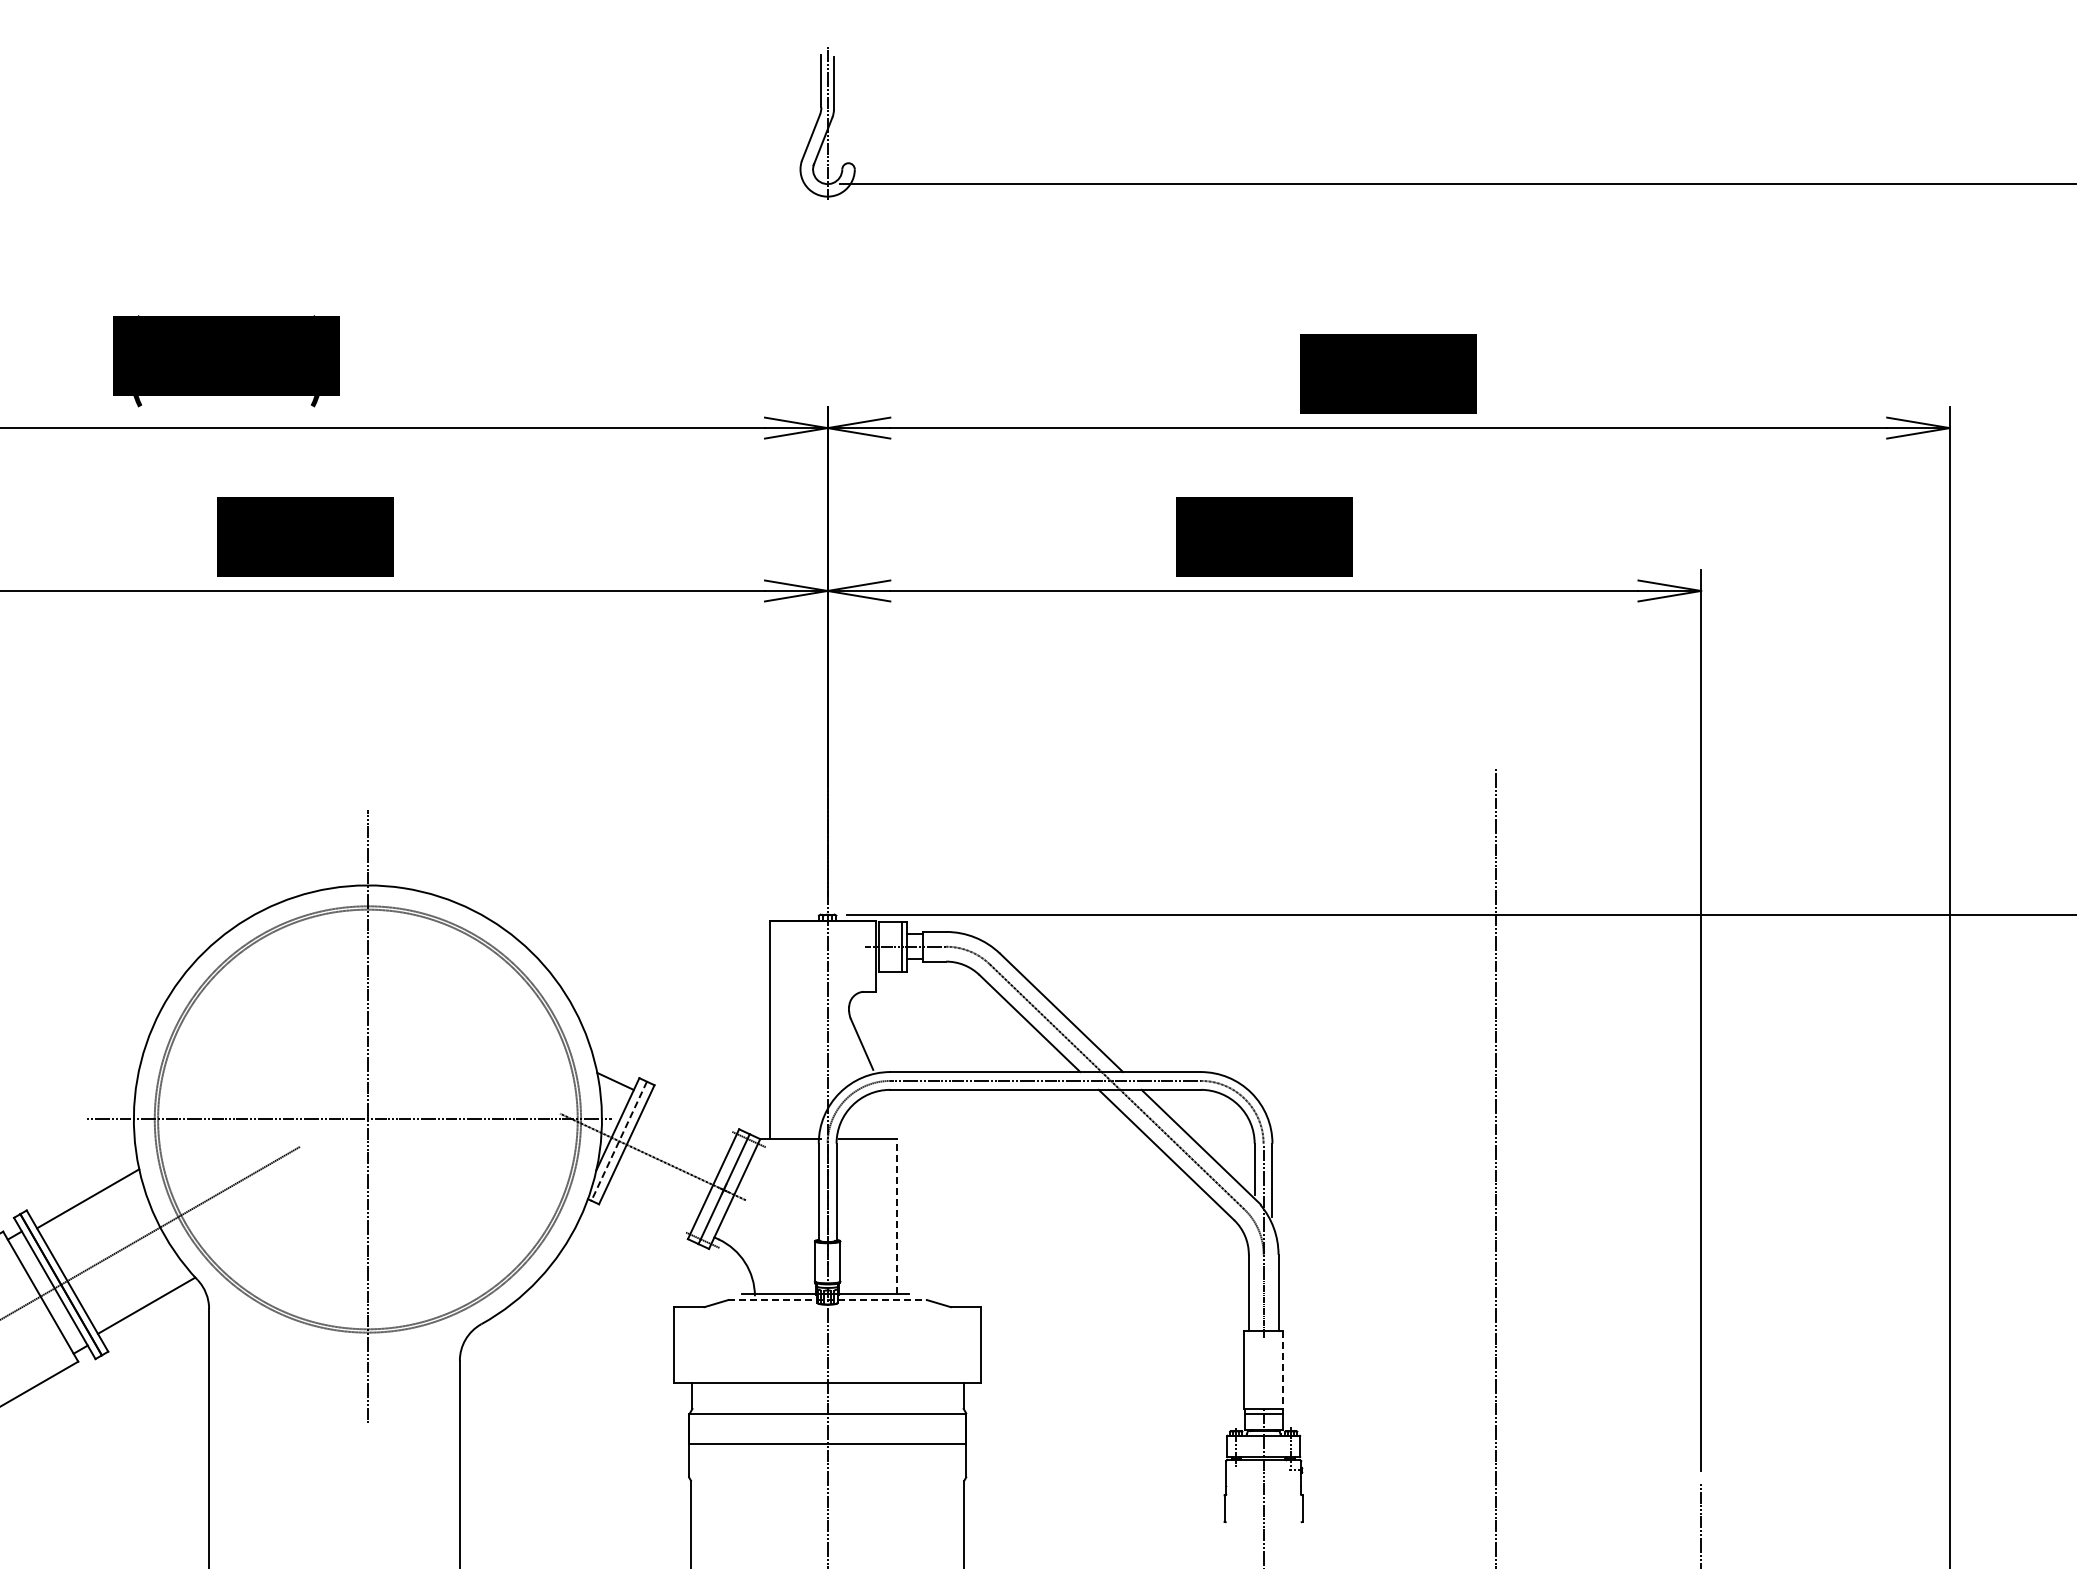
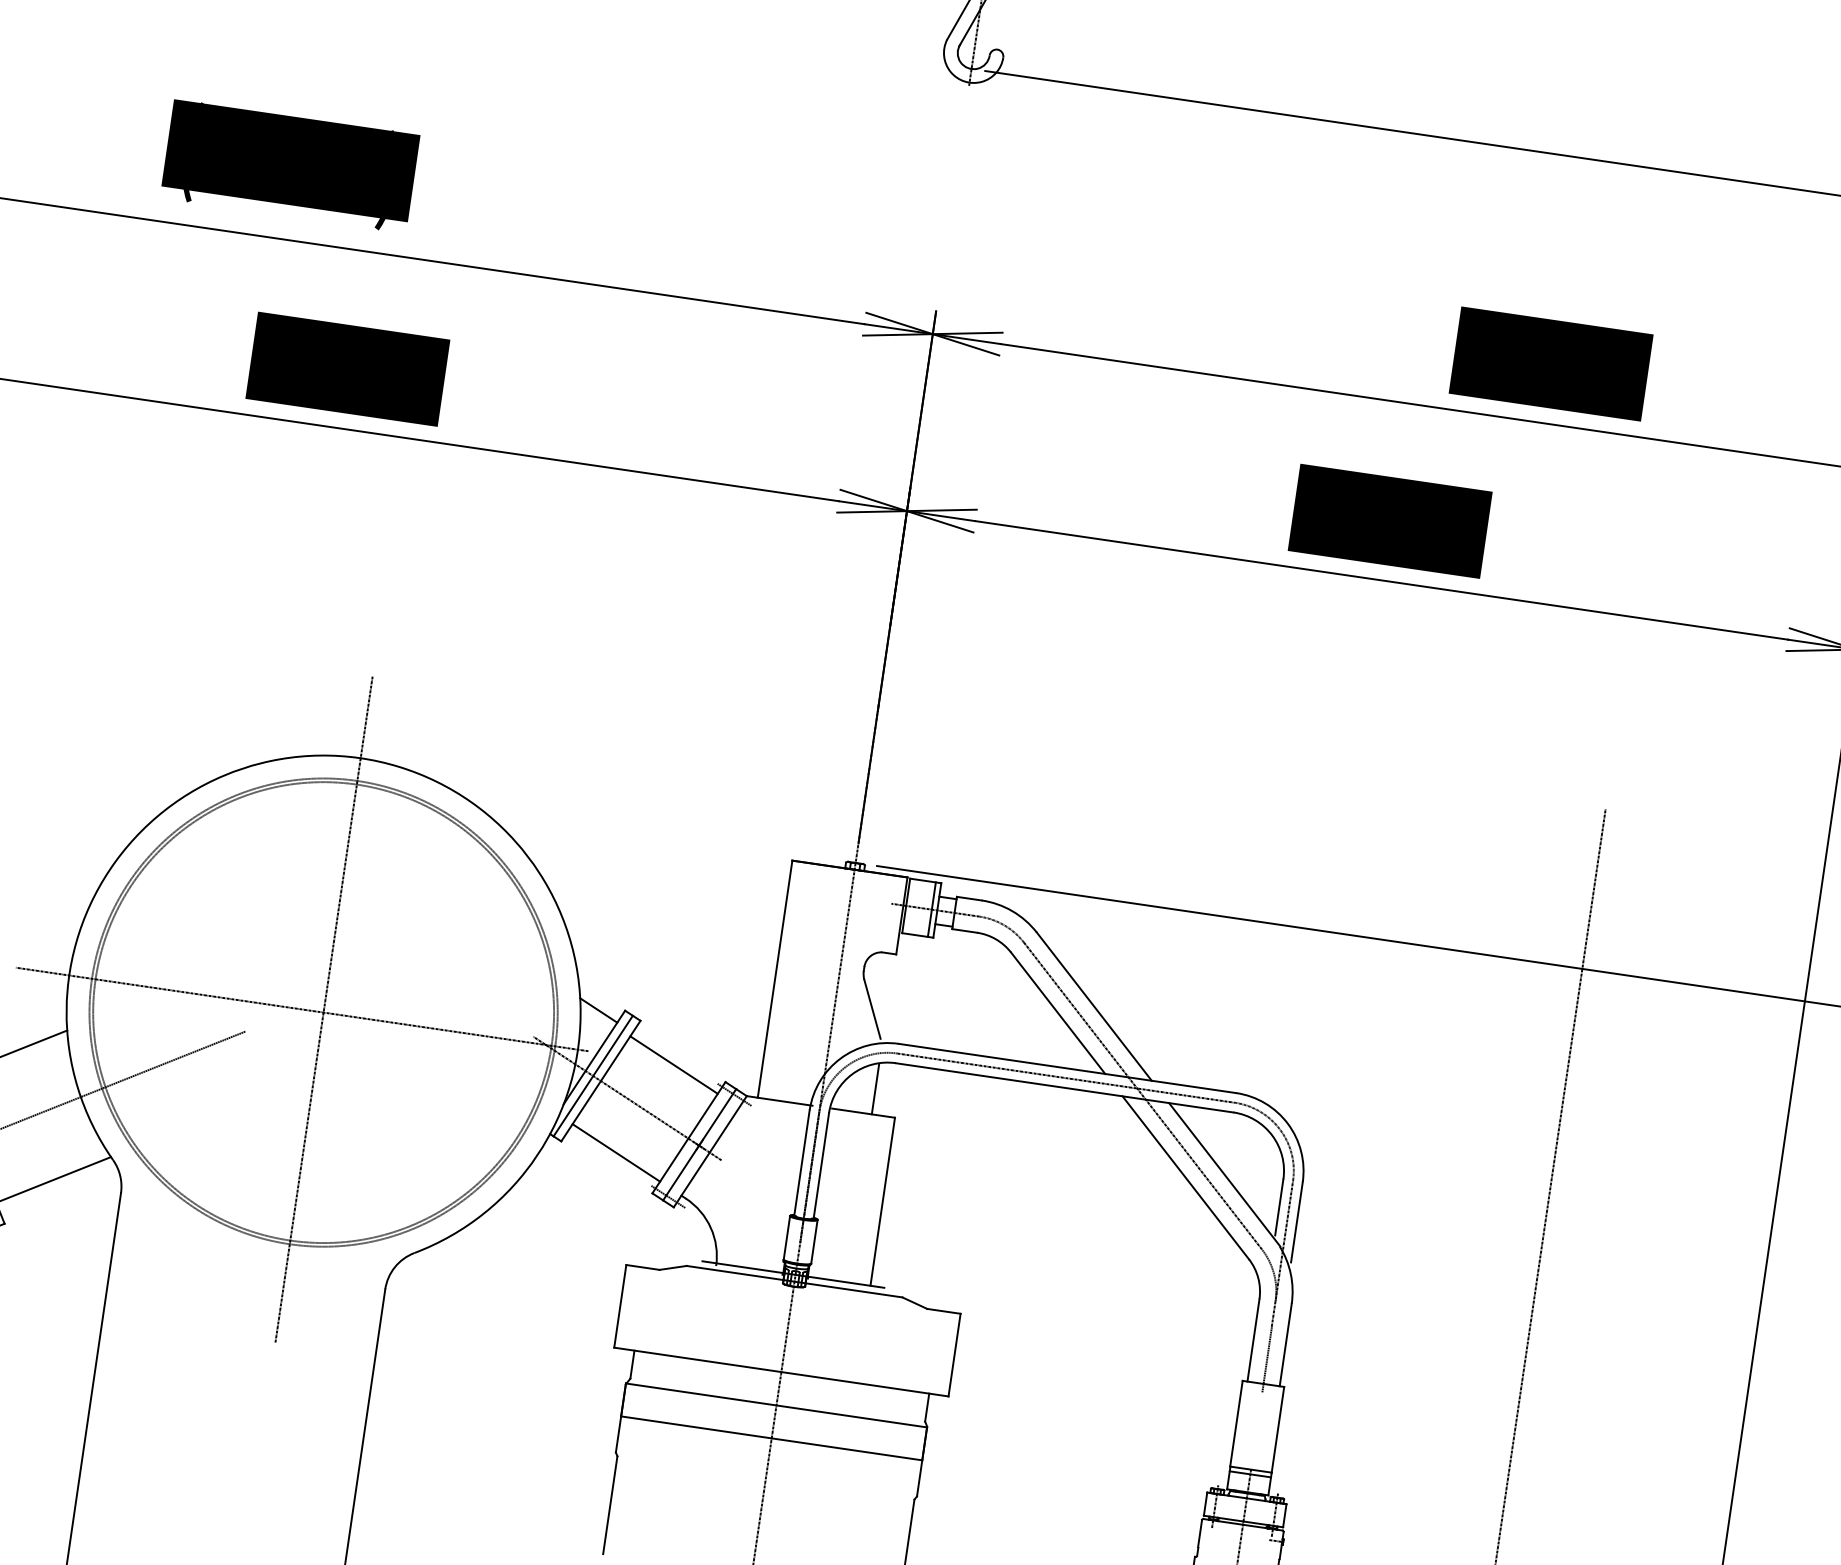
line: (875, 1115) -> (875, 1088), added
line: (690, 1120) -> (673, 1064), added
line: (619, 1141) -> (593, 1076), dashed -> solid
line: (649, 1207) -> (615, 1152), added
line: (896, 1215) -> (882, 1200), dashed -> solid
line: (828, 1300) -> (795, 1282), dashed -> solid
line: (1282, 1370) -> (1277, 1430), dashed -> solid

